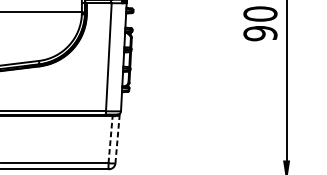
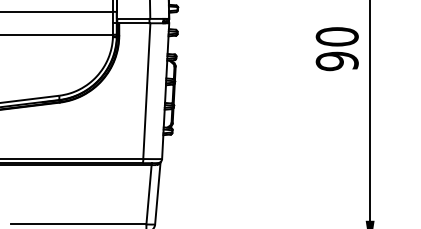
line: (117, 138) -> (157, 193), dashed -> solid
line: (110, 139) -> (149, 194), dashed -> solid

